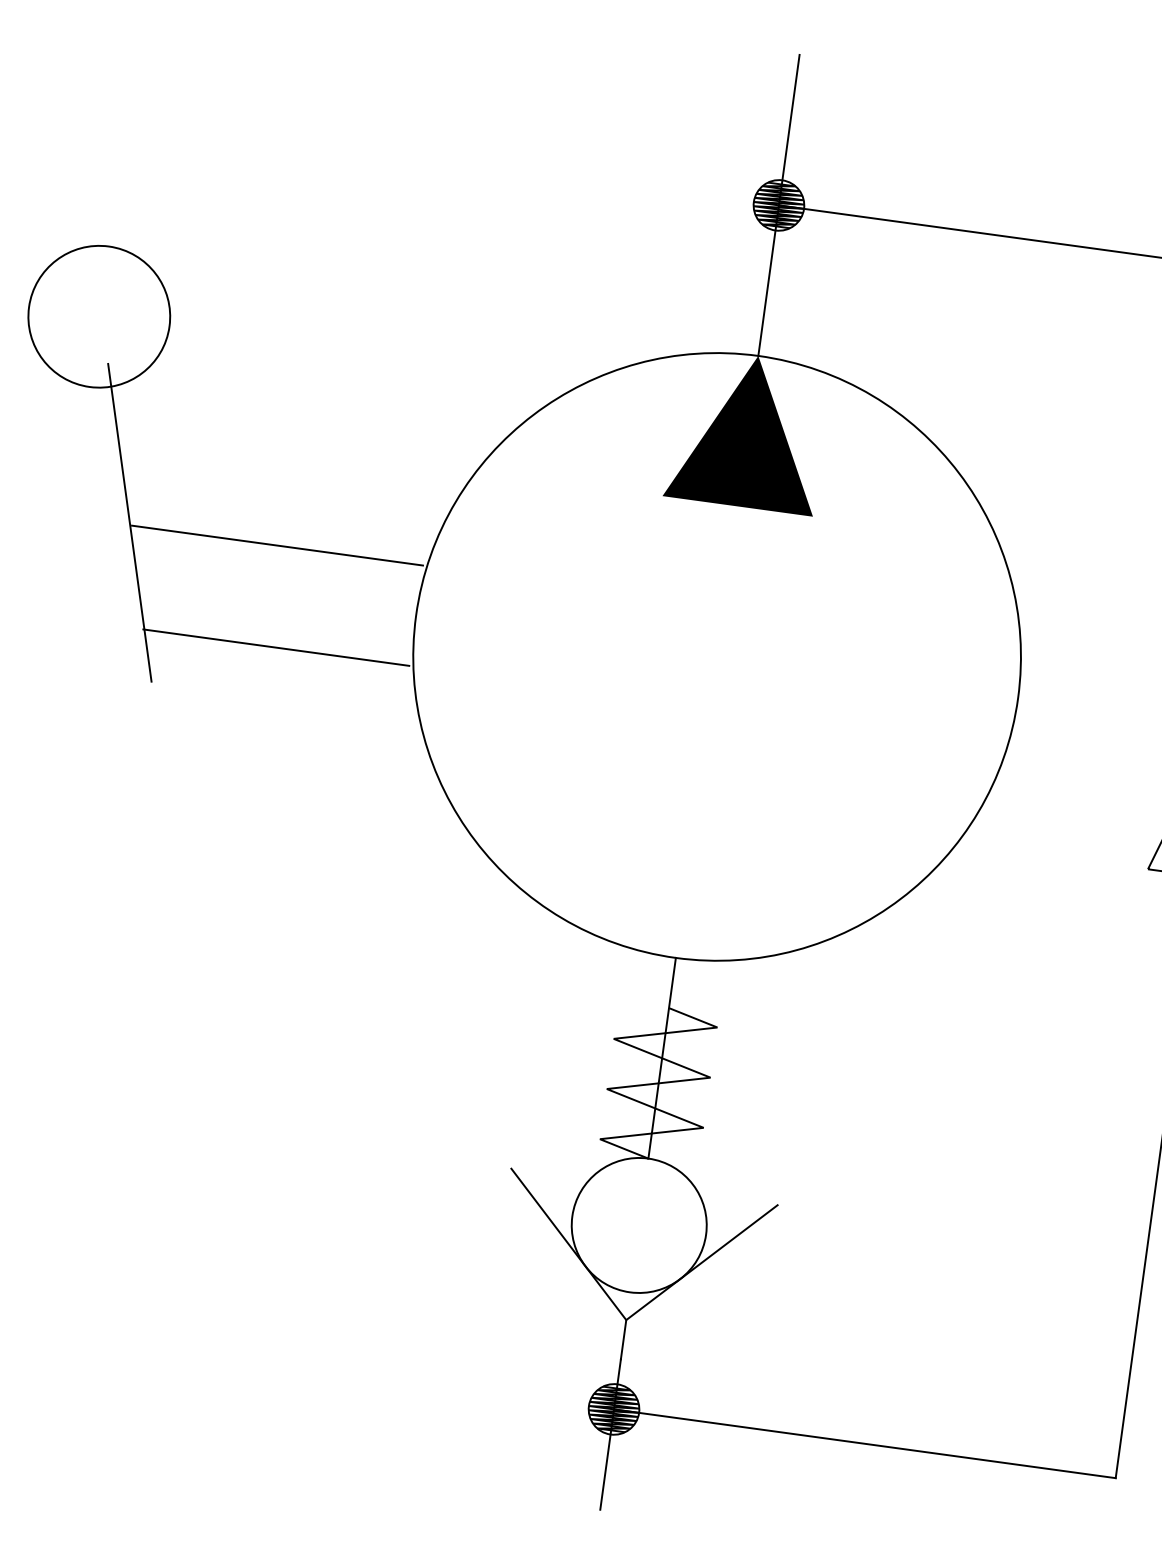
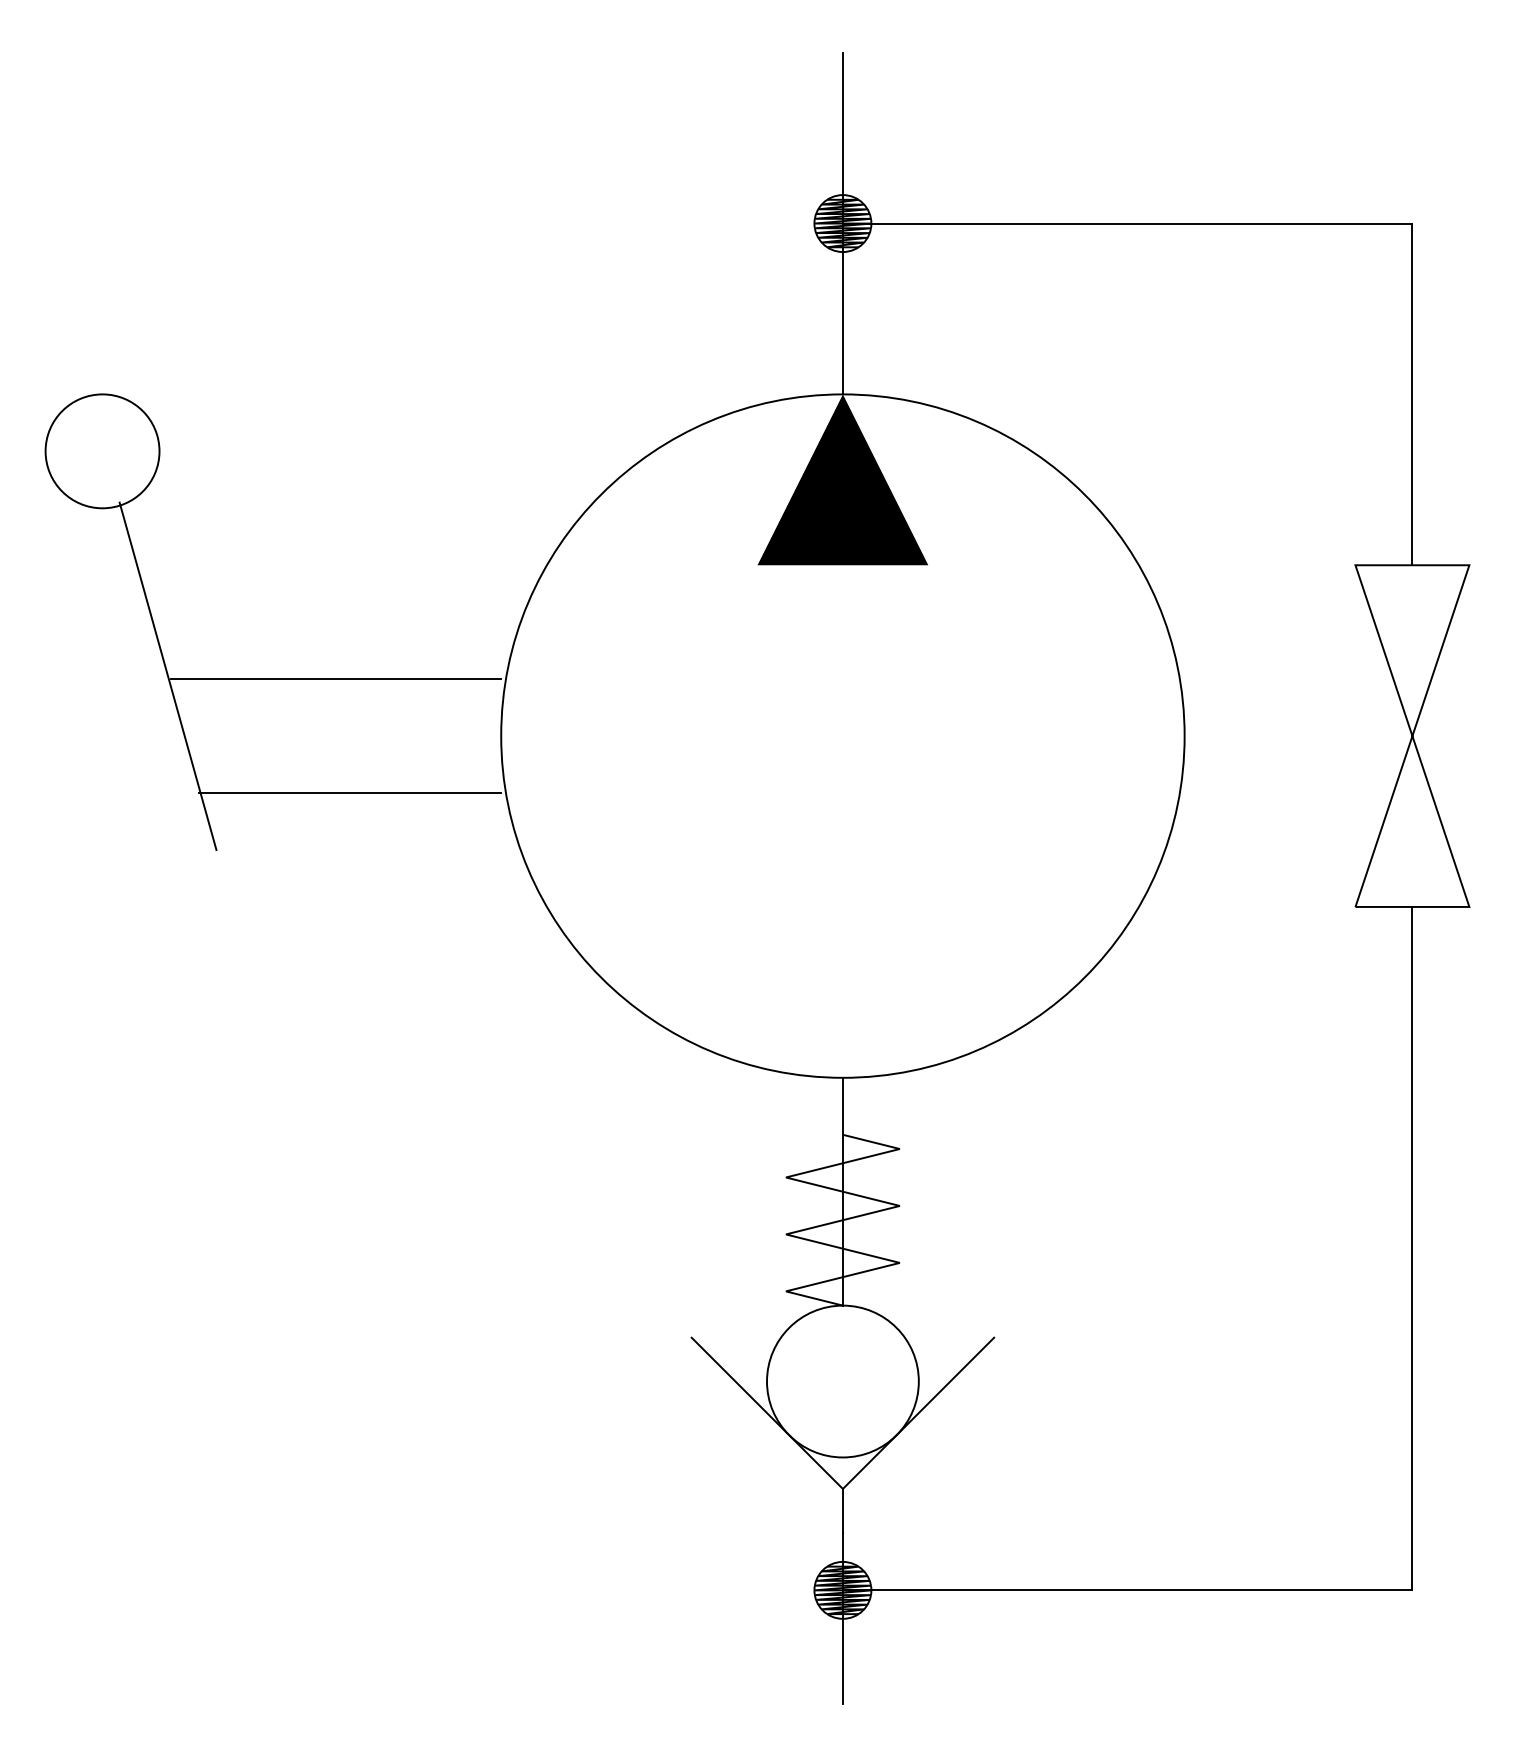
circle: (99, 316) -> (102, 451), size x0.71

